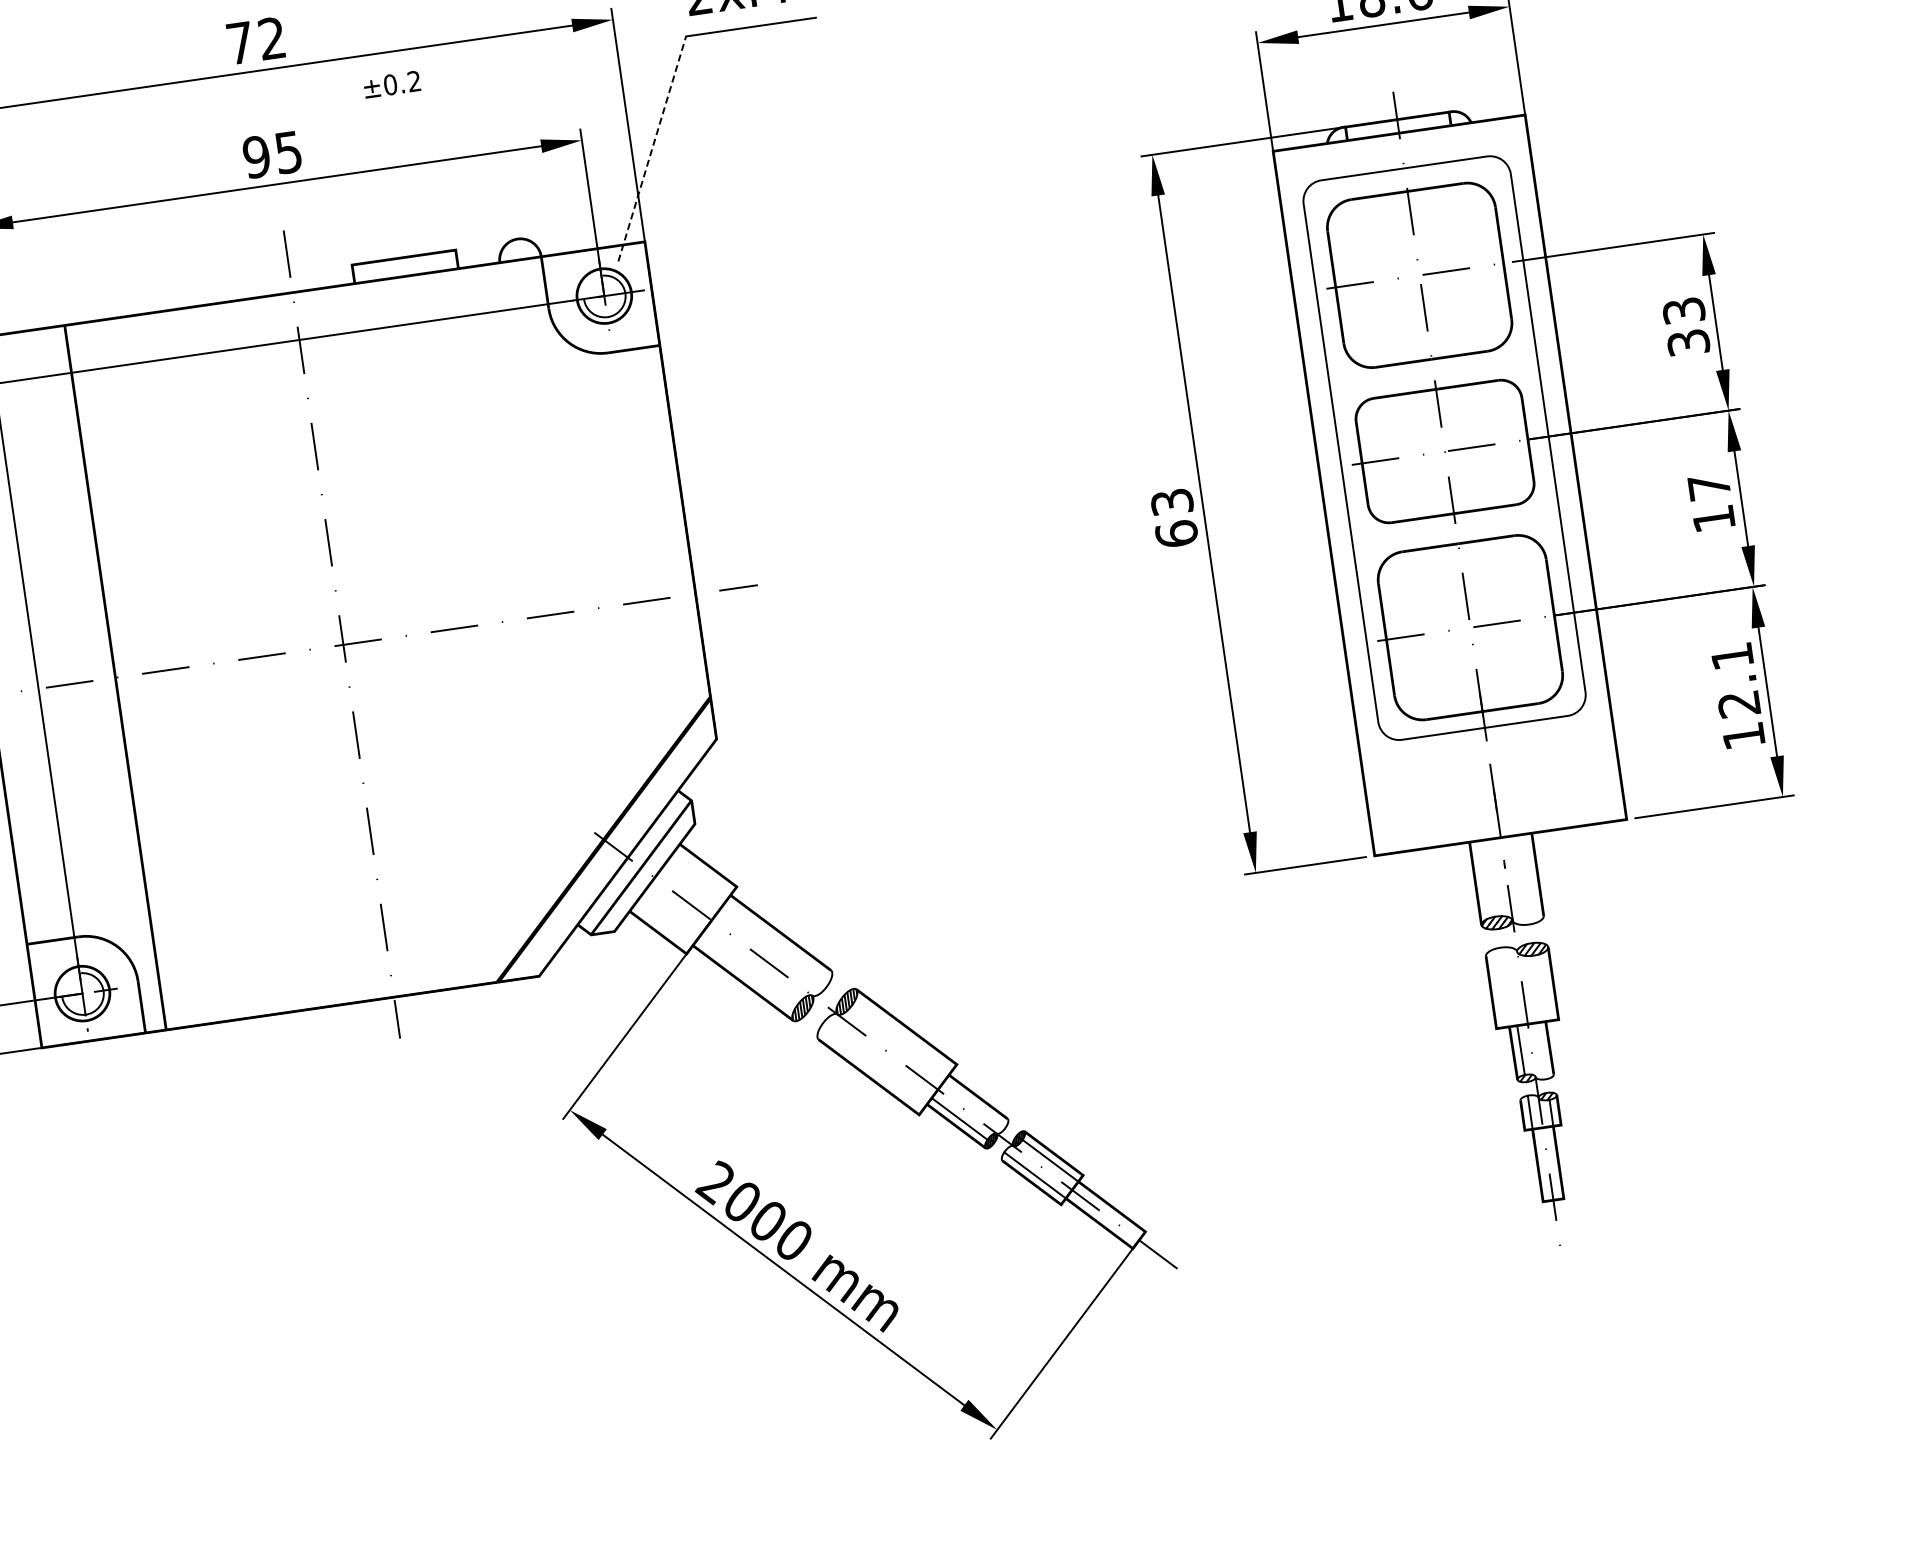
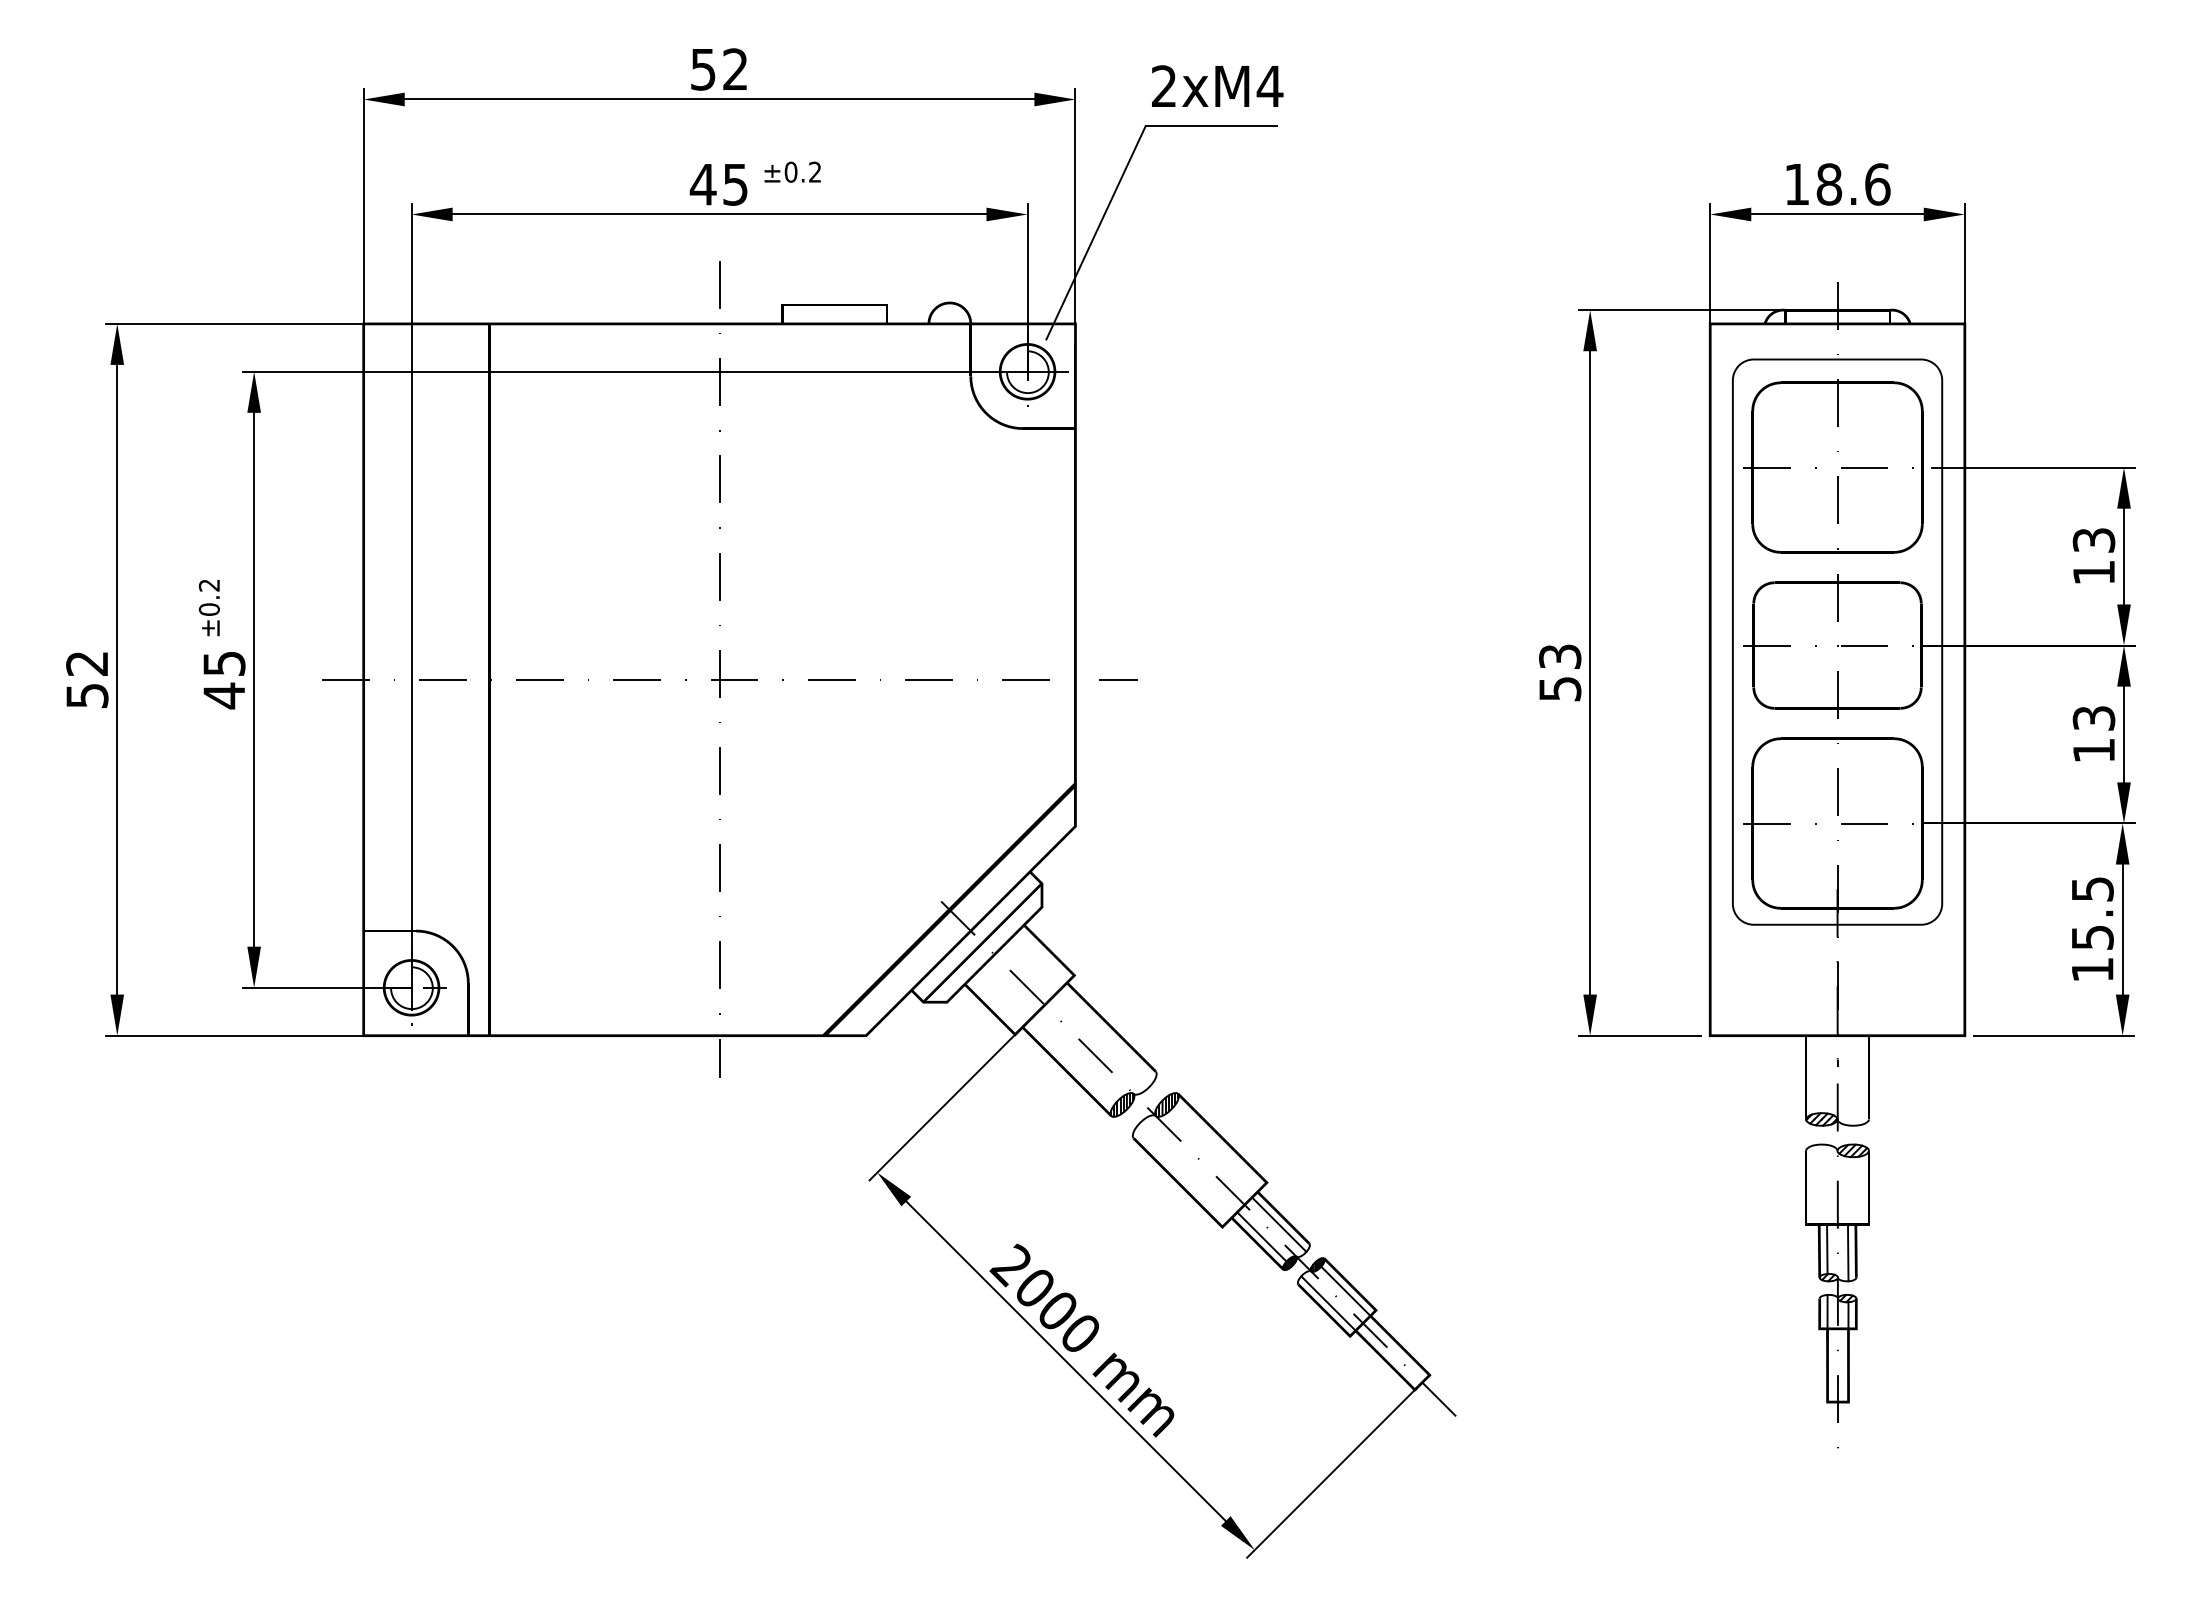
text: (240, 43) -> (703, 69), 72 -> 52
text: (391, 83) -> (792, 171), moved
line: (652, 148) -> (1096, 232), dashed -> solid
text: (255, 157) -> (702, 184), 95 -> 45
text: (1688, 342) -> (2093, 572), 33 -> 13
text: (1708, 487) -> (2093, 718), 17 -> 13
text: (1176, 533) -> (1560, 688), 63 -> 53
text: (1735, 680) -> (2092, 913), 12.1 -> 15.5
line: (1541, 1050) -> (1847, 1252), added
line: (975, 1104) -> (1279, 1224), added

